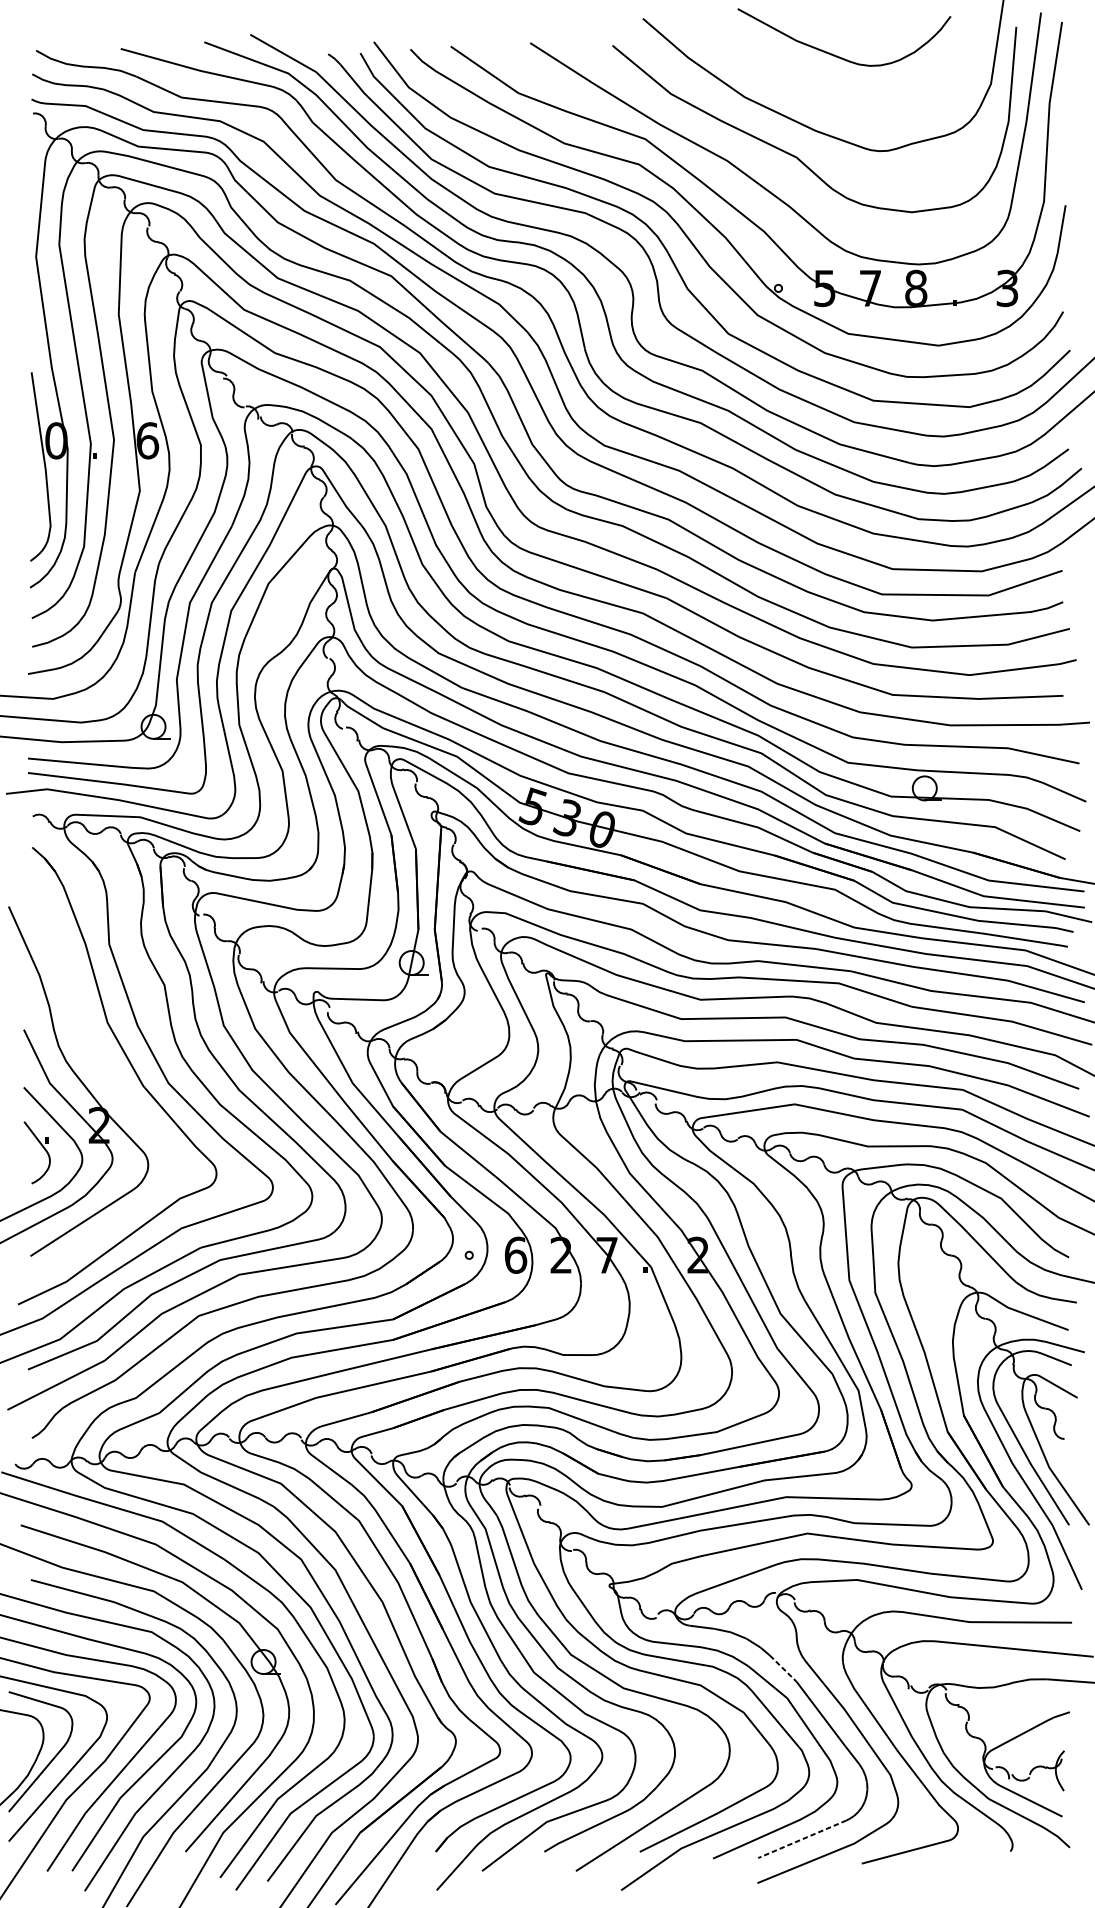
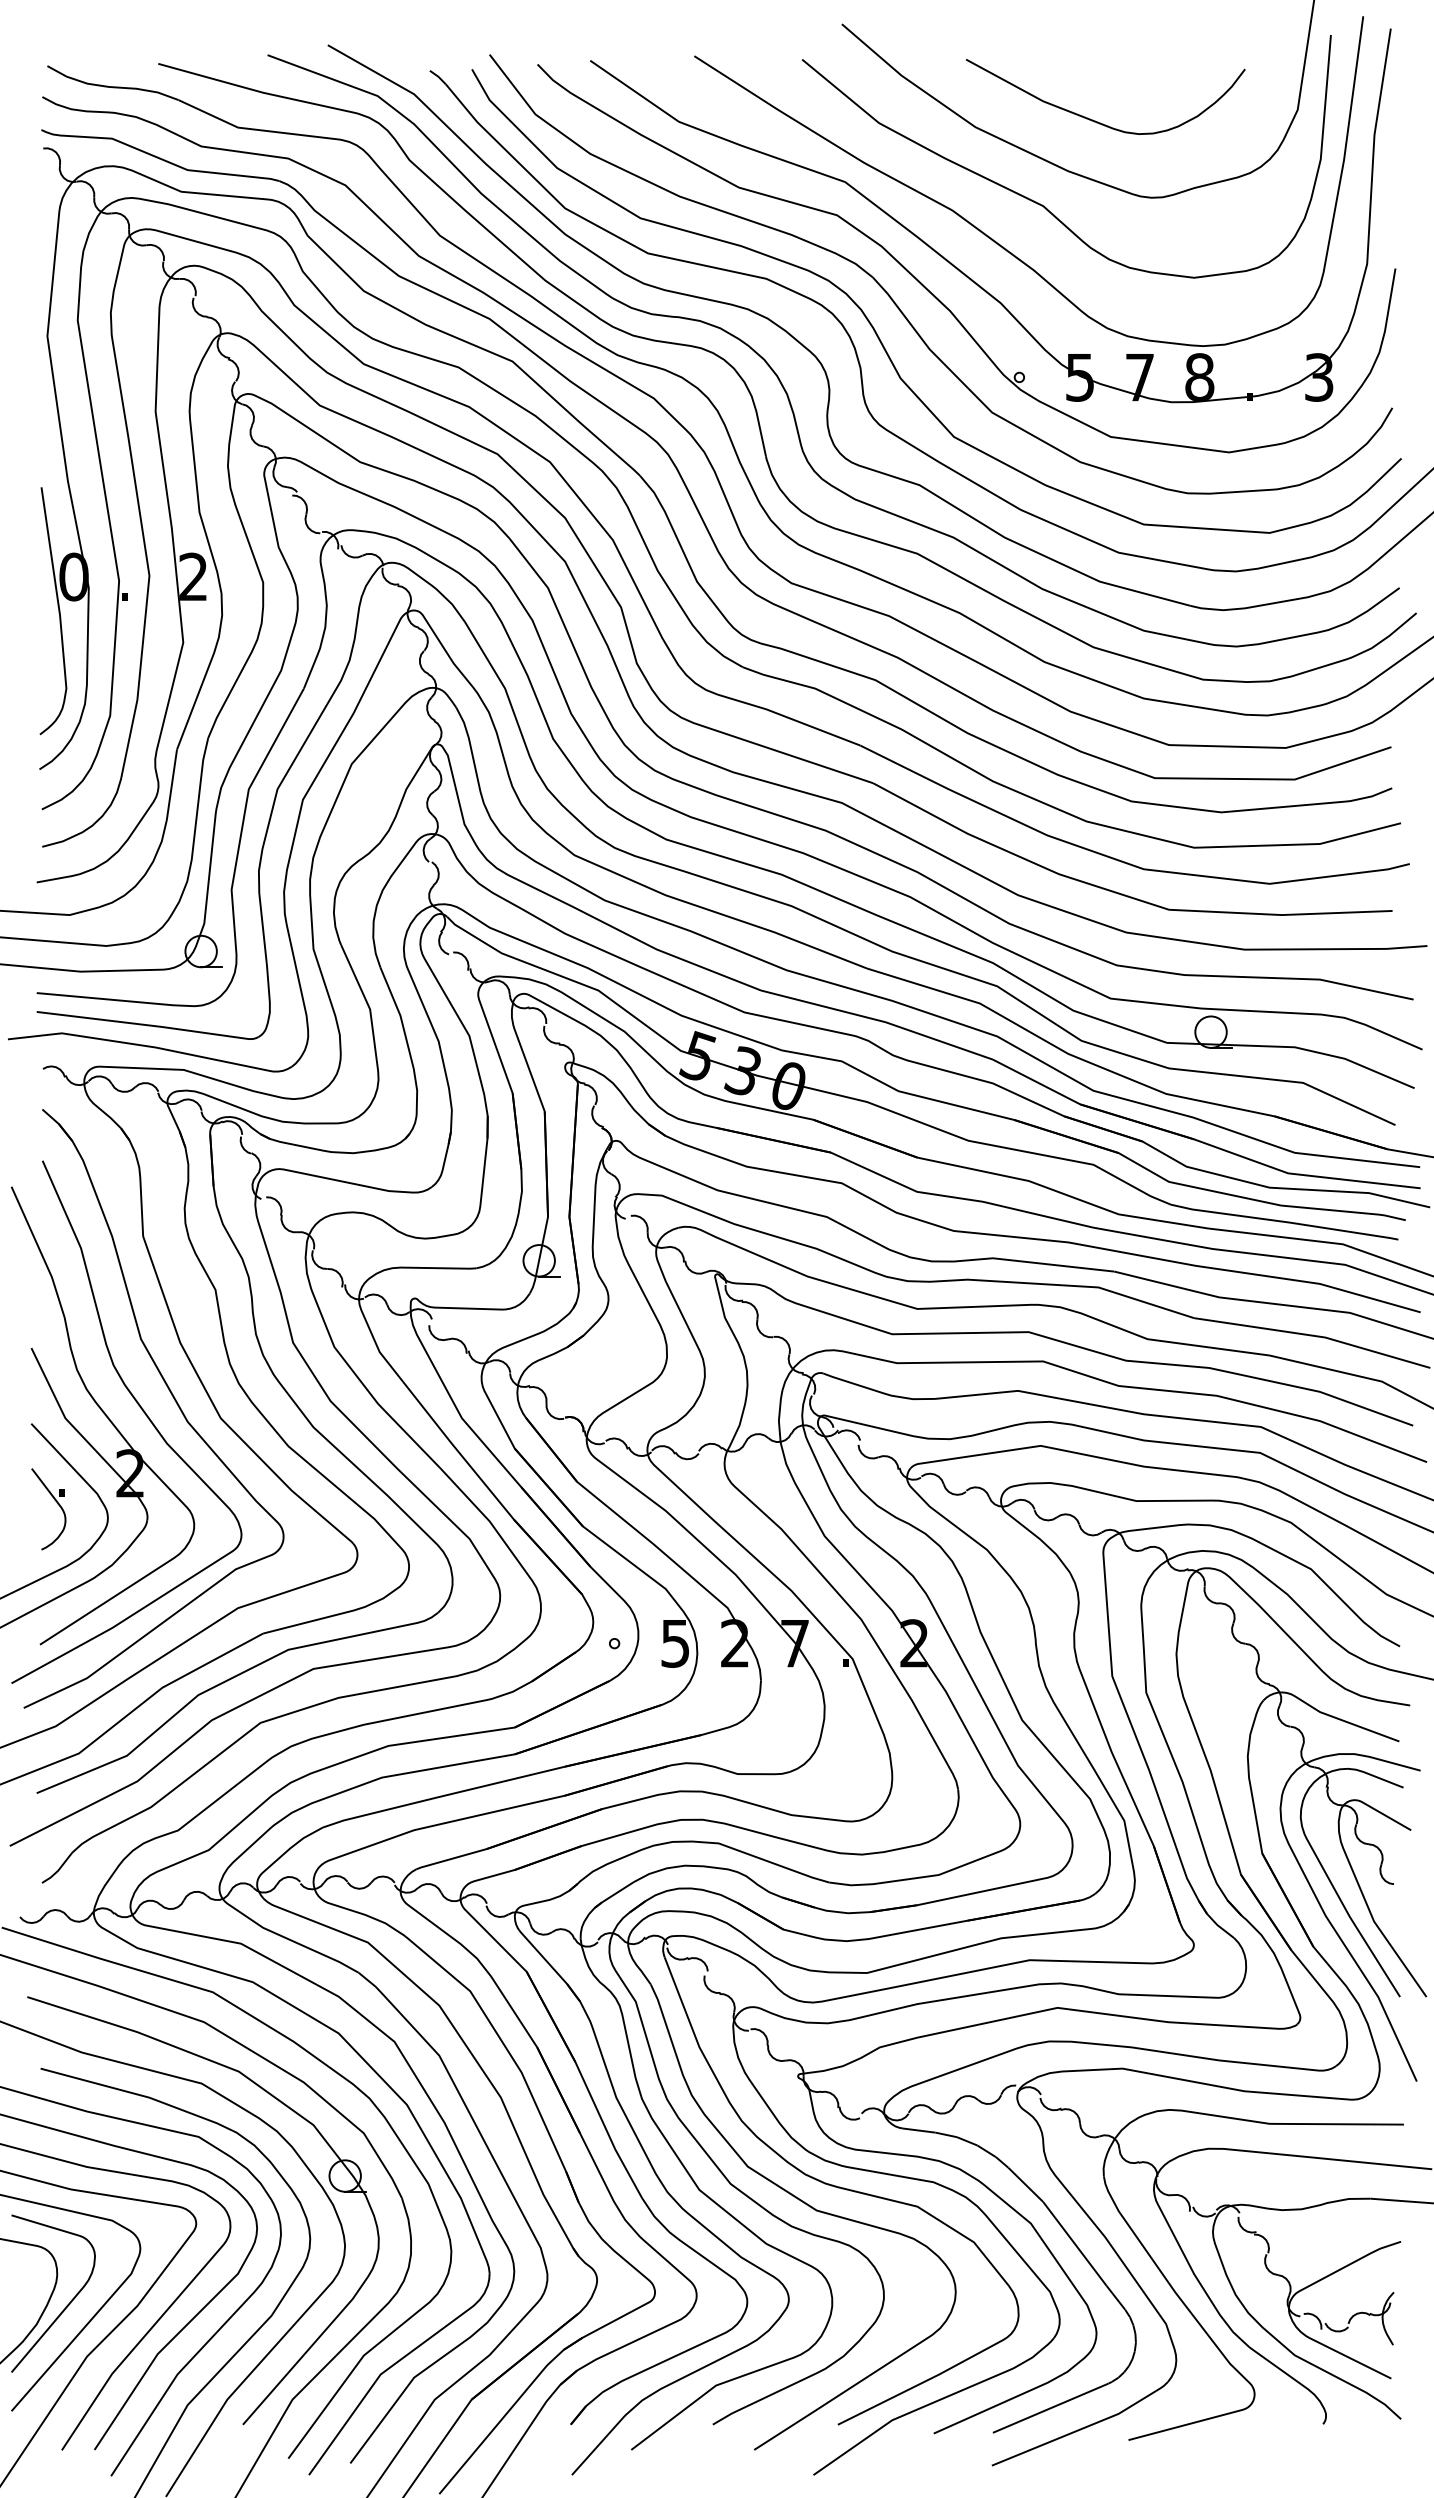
curve: (838, 56) -> (1098, 121), moved
text: (147, 440) -> (193, 576), 6 -> 2
curve: (108, 1078) -> (142, 1411), added
text: (515, 1255) -> (675, 1643), 6 -> 5
line: (783, 1668) -> (1025, 2184), dashed -> solid
line: (802, 1839) -> (1050, 2408), dashed -> solid

